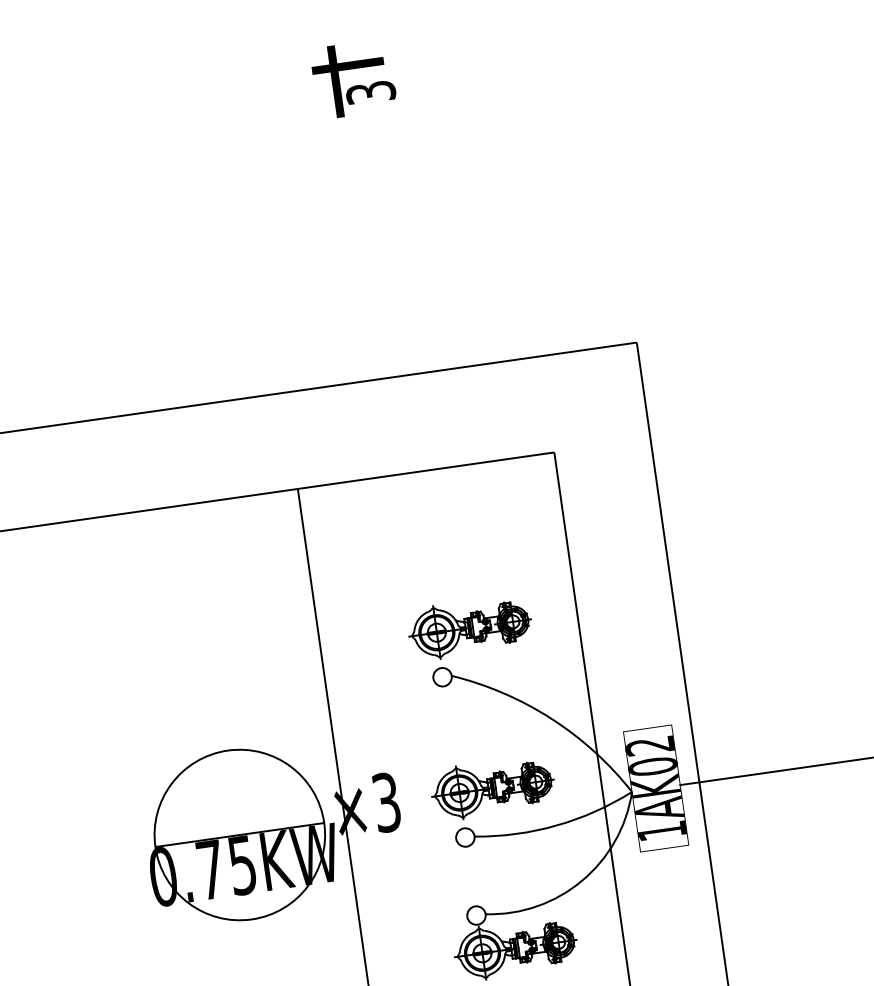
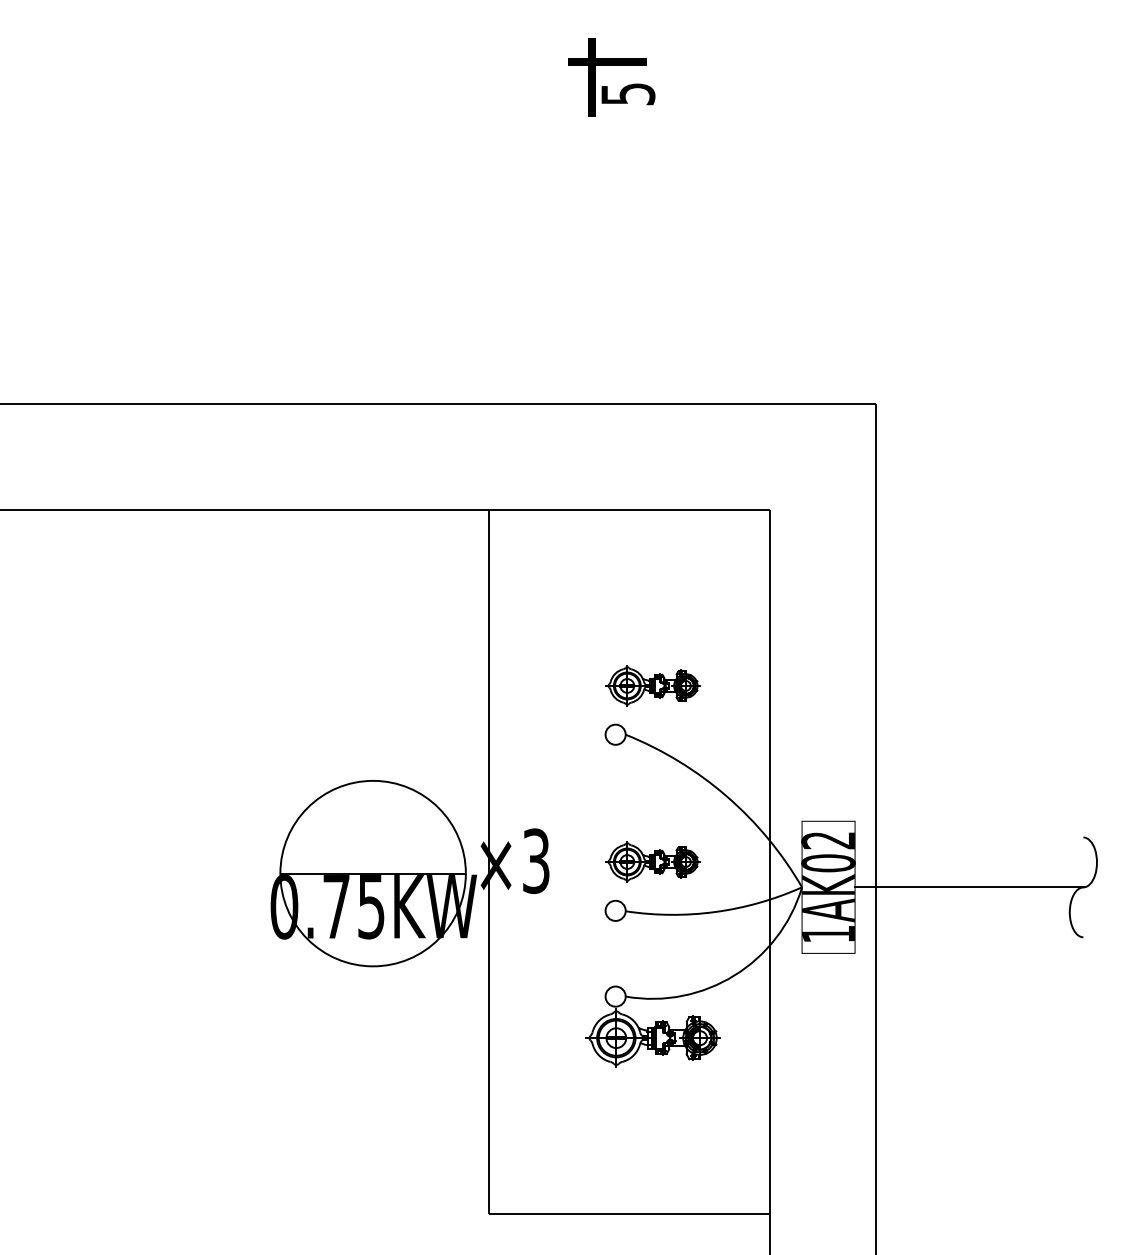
text: (370, 92) -> (627, 93), 3 -> 5
part: (469, 627) -> (652, 685), size x0.7
part: (492, 787) -> (652, 861), size x0.7

